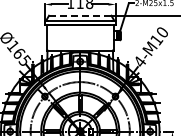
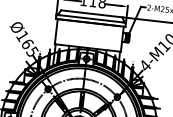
line: (80, 15) -> (92, 13), dashed -> solid

